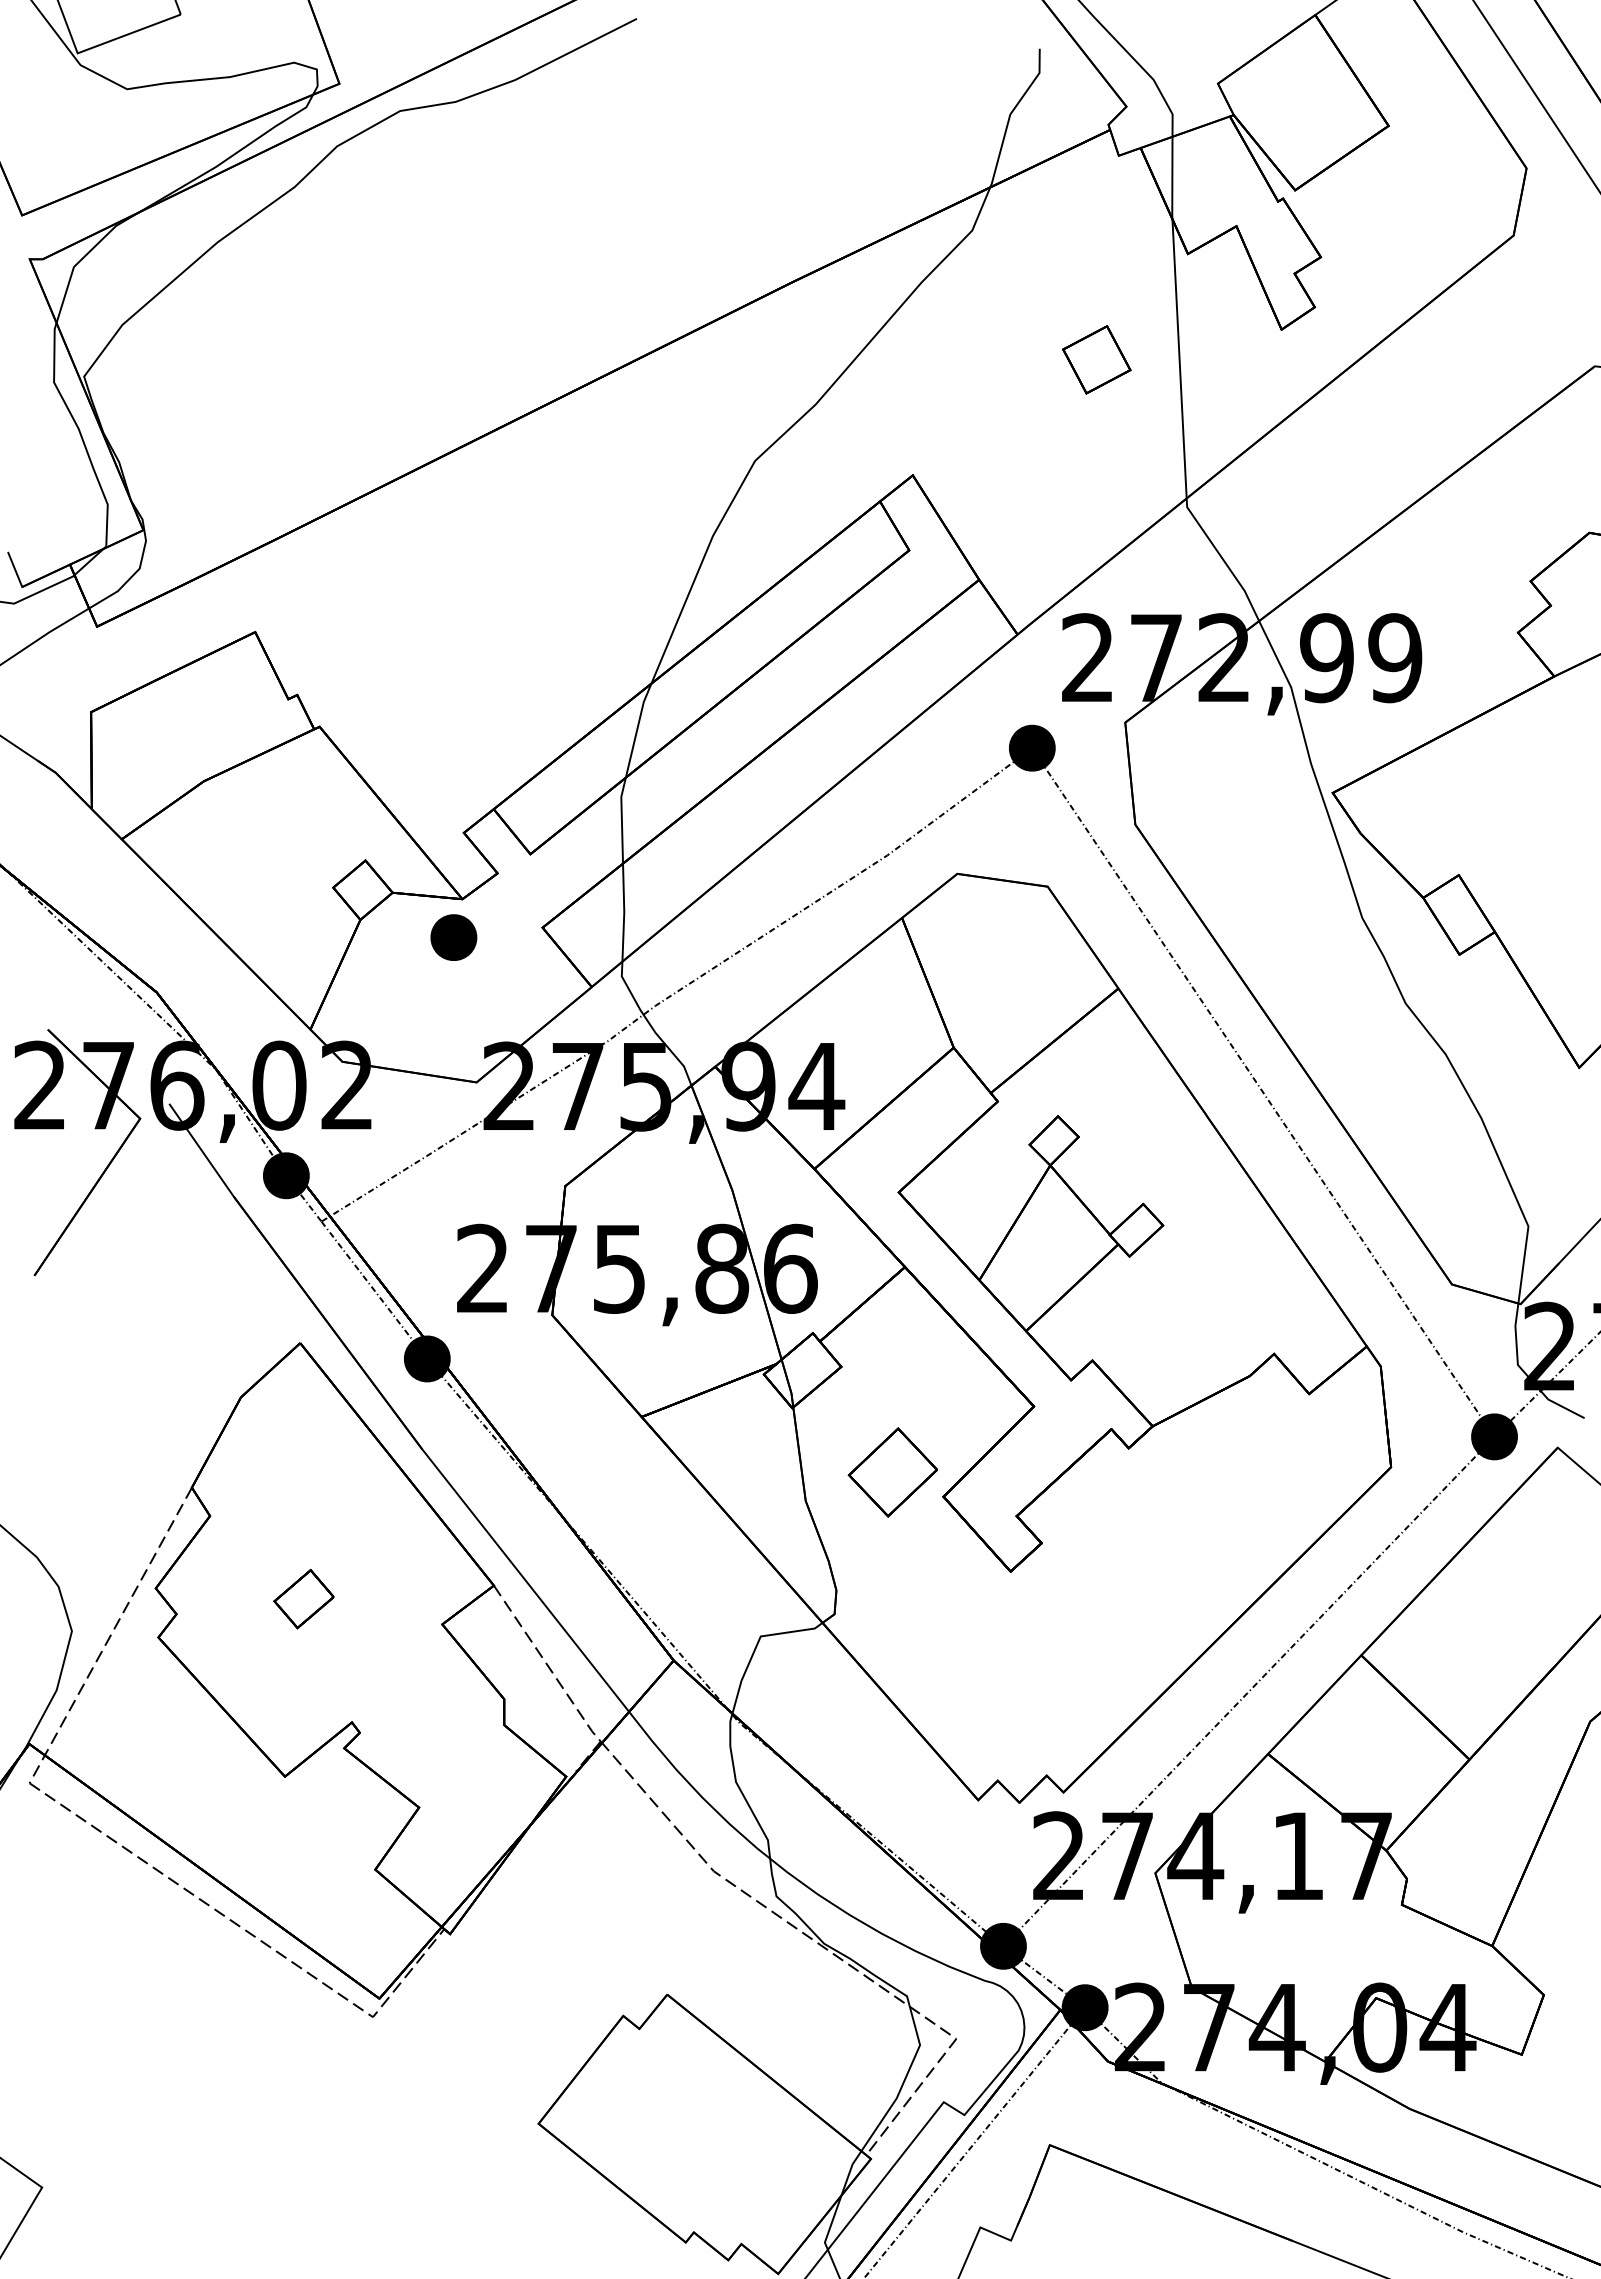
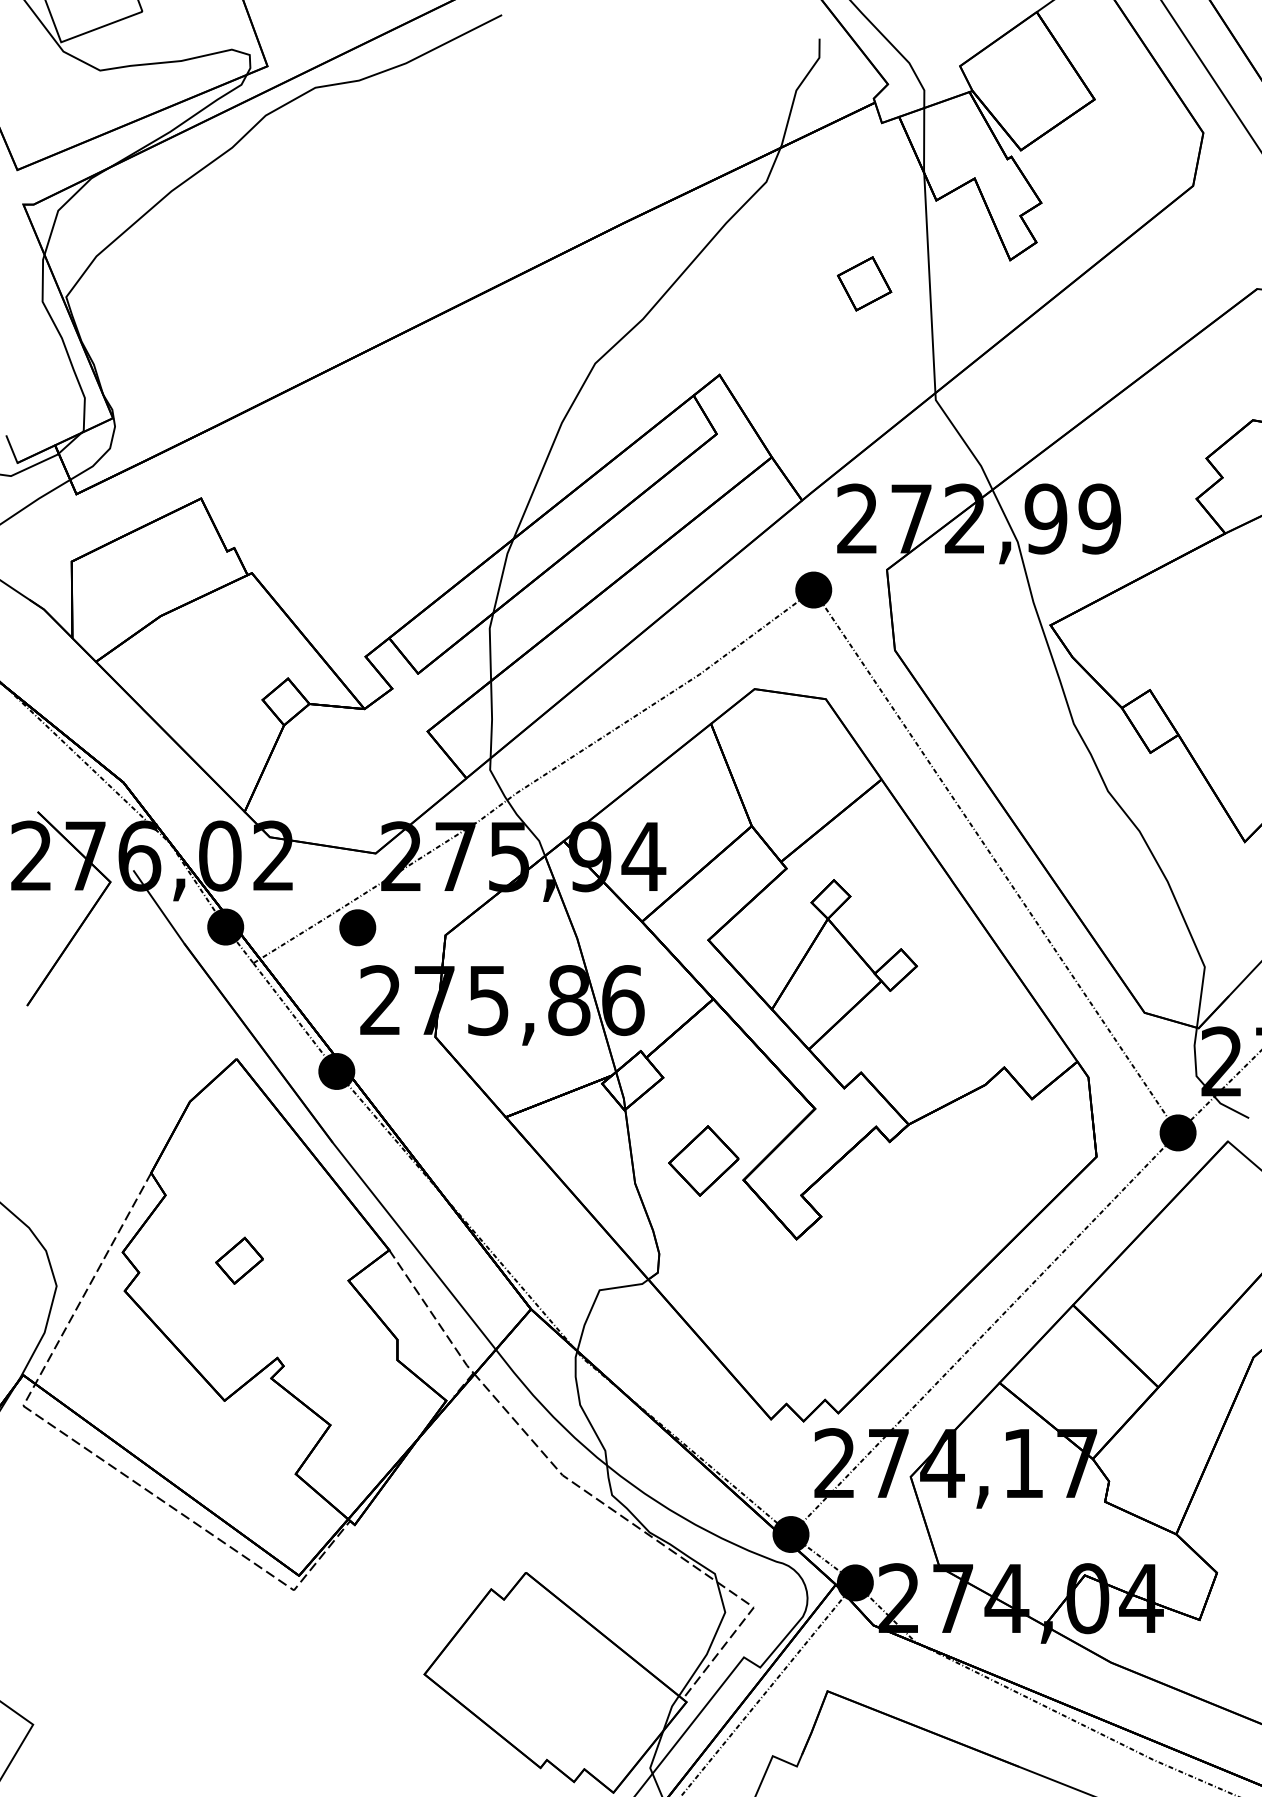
part: (453, 937) -> (357, 927), moved

